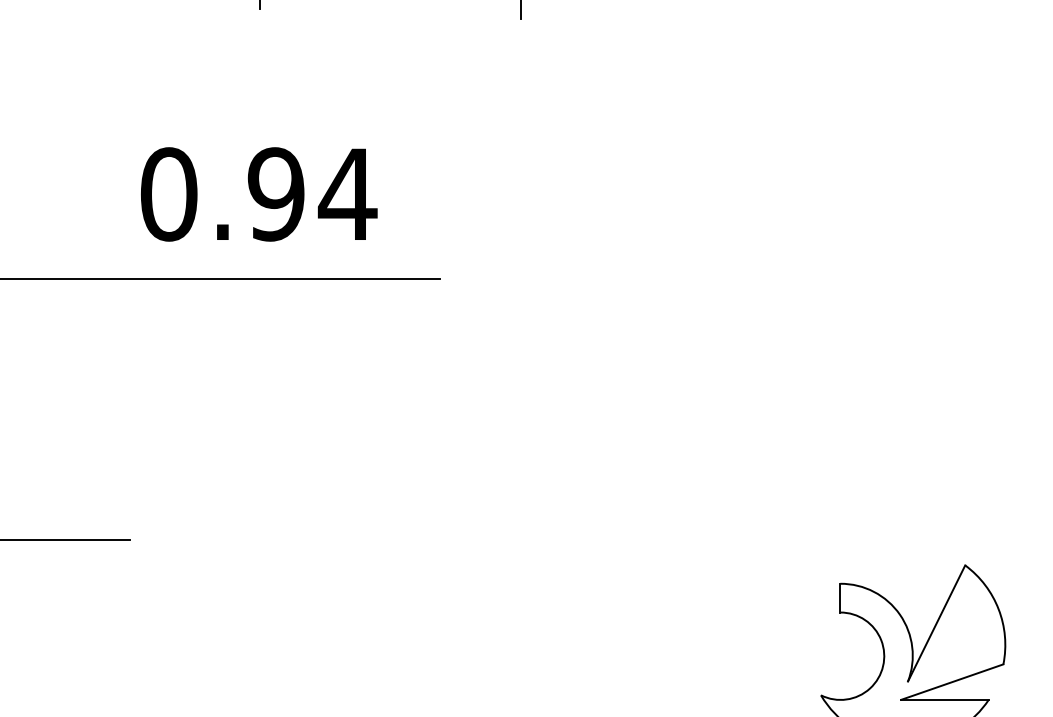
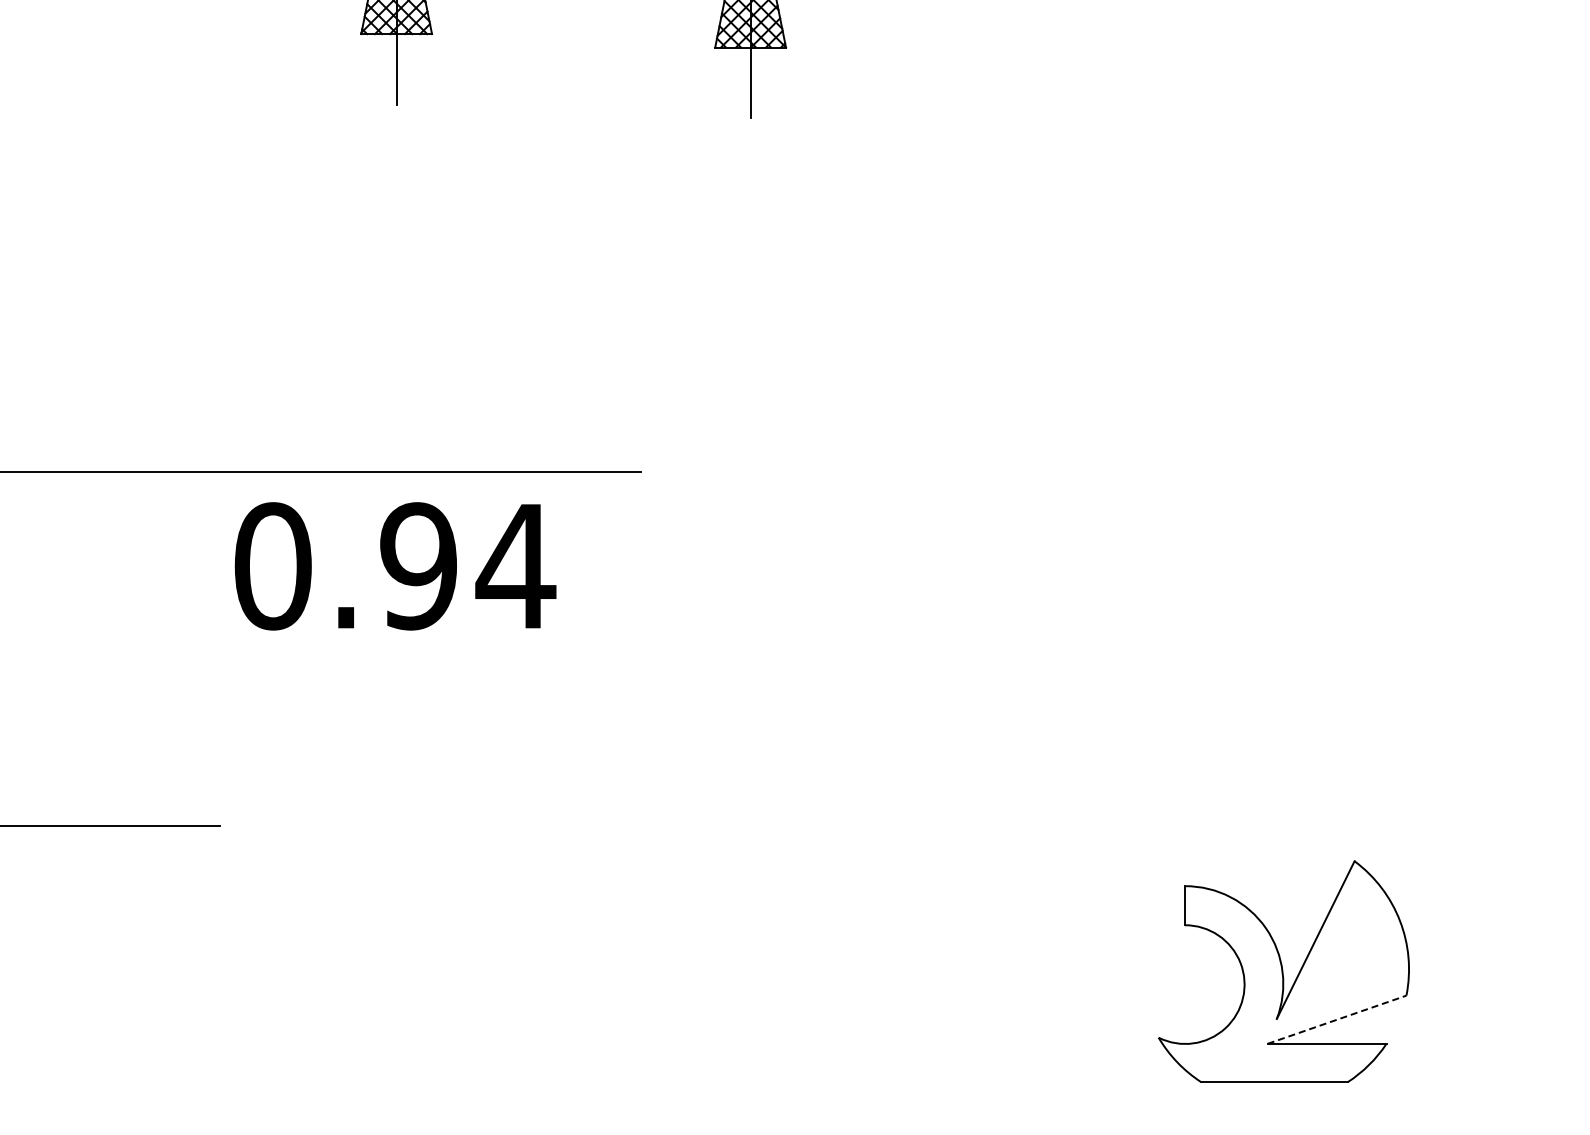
text: (259, 194) -> (395, 566), moved
line: (952, 681) -> (1337, 1019), solid -> dashed

